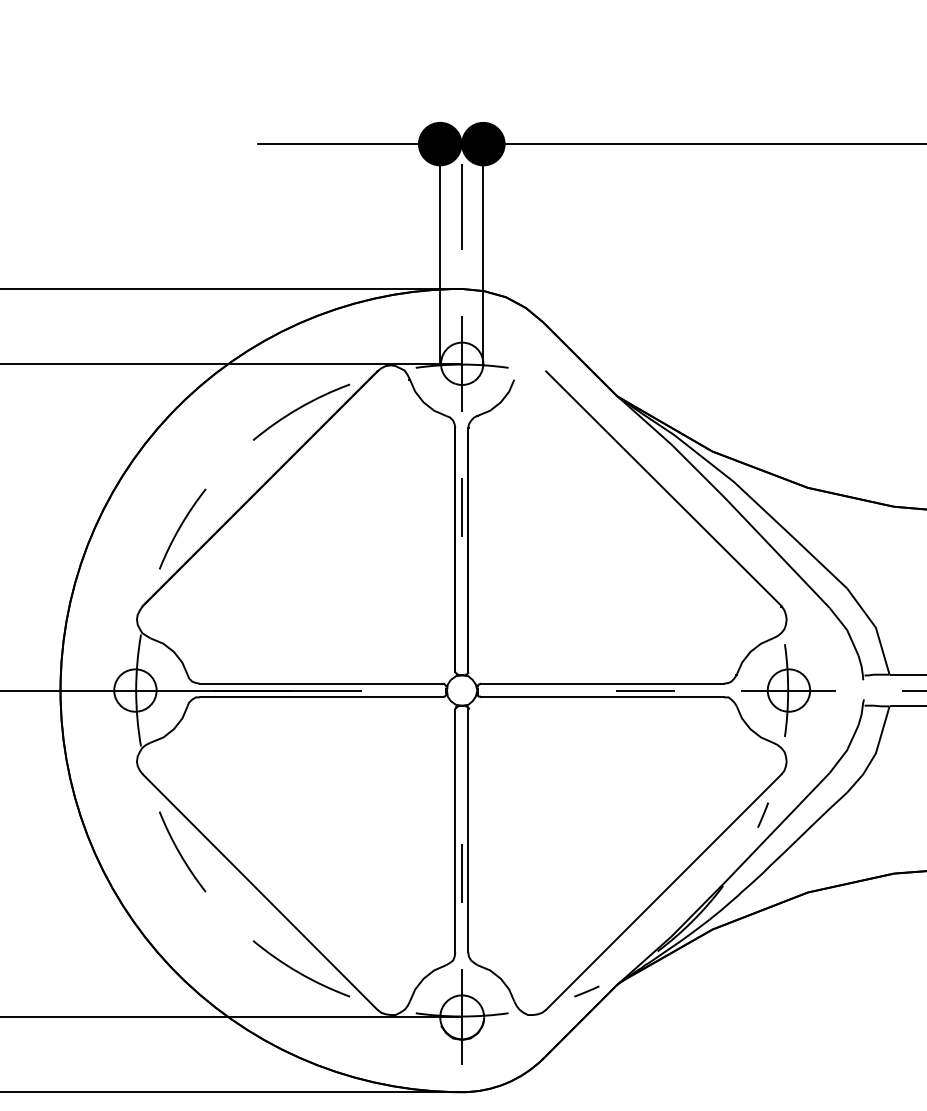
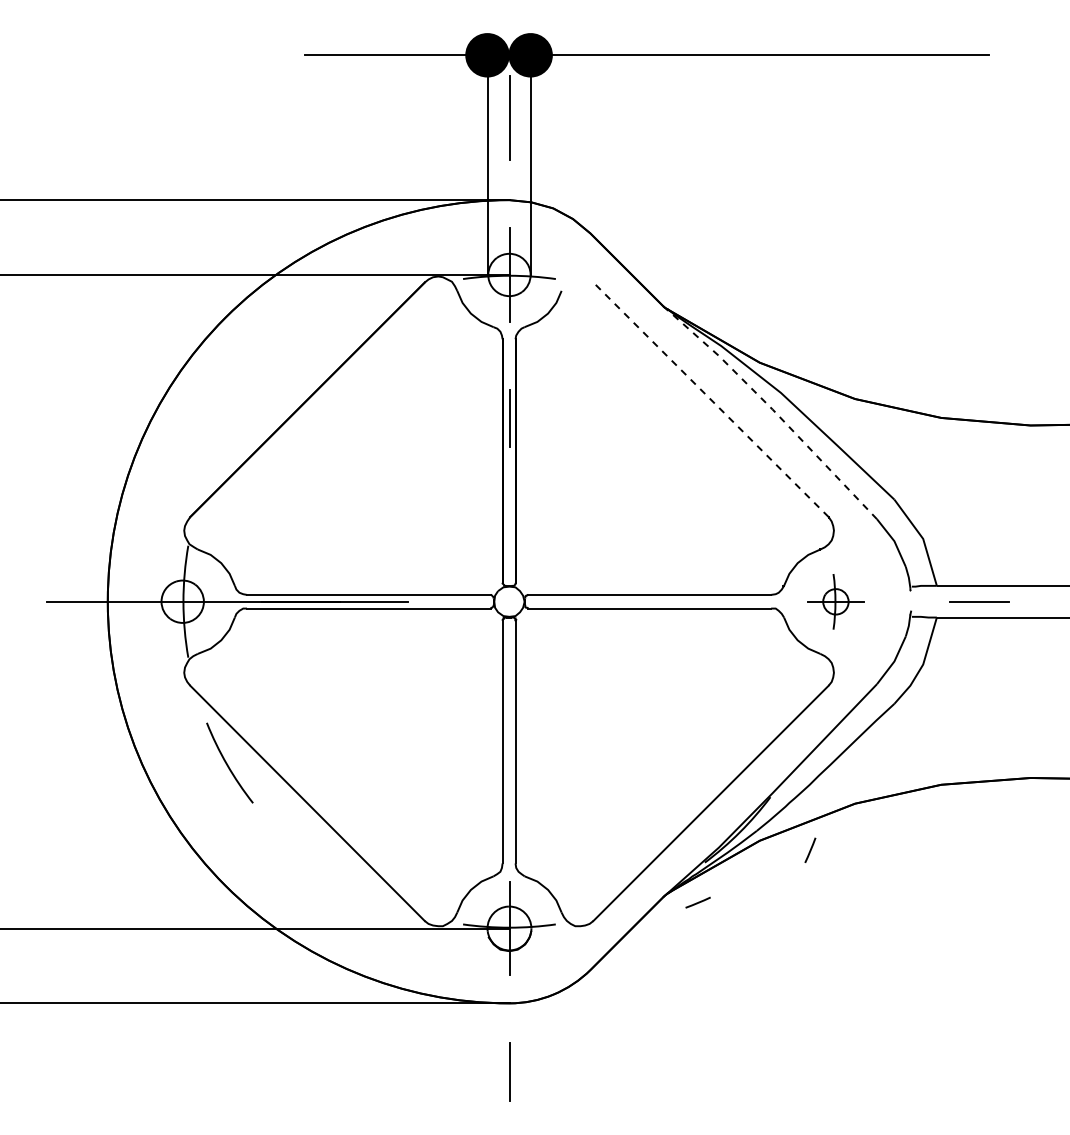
curve: (299, 409) -> (346, 320), removed
line: (663, 488) -> (710, 399), solid -> dashed
line: (725, 498) -> (772, 409), solid -> dashed
curve: (181, 527) -> (228, 438), removed
line: (645, 690) -> (692, 601), removed
part: (788, 690) -> (835, 601), size x0.6
line: (763, 814) -> (810, 849), moved
line: (462, 873) -> (509, 784), removed
curve: (299, 971) -> (346, 882), removed
line: (586, 991) -> (697, 902), moved

